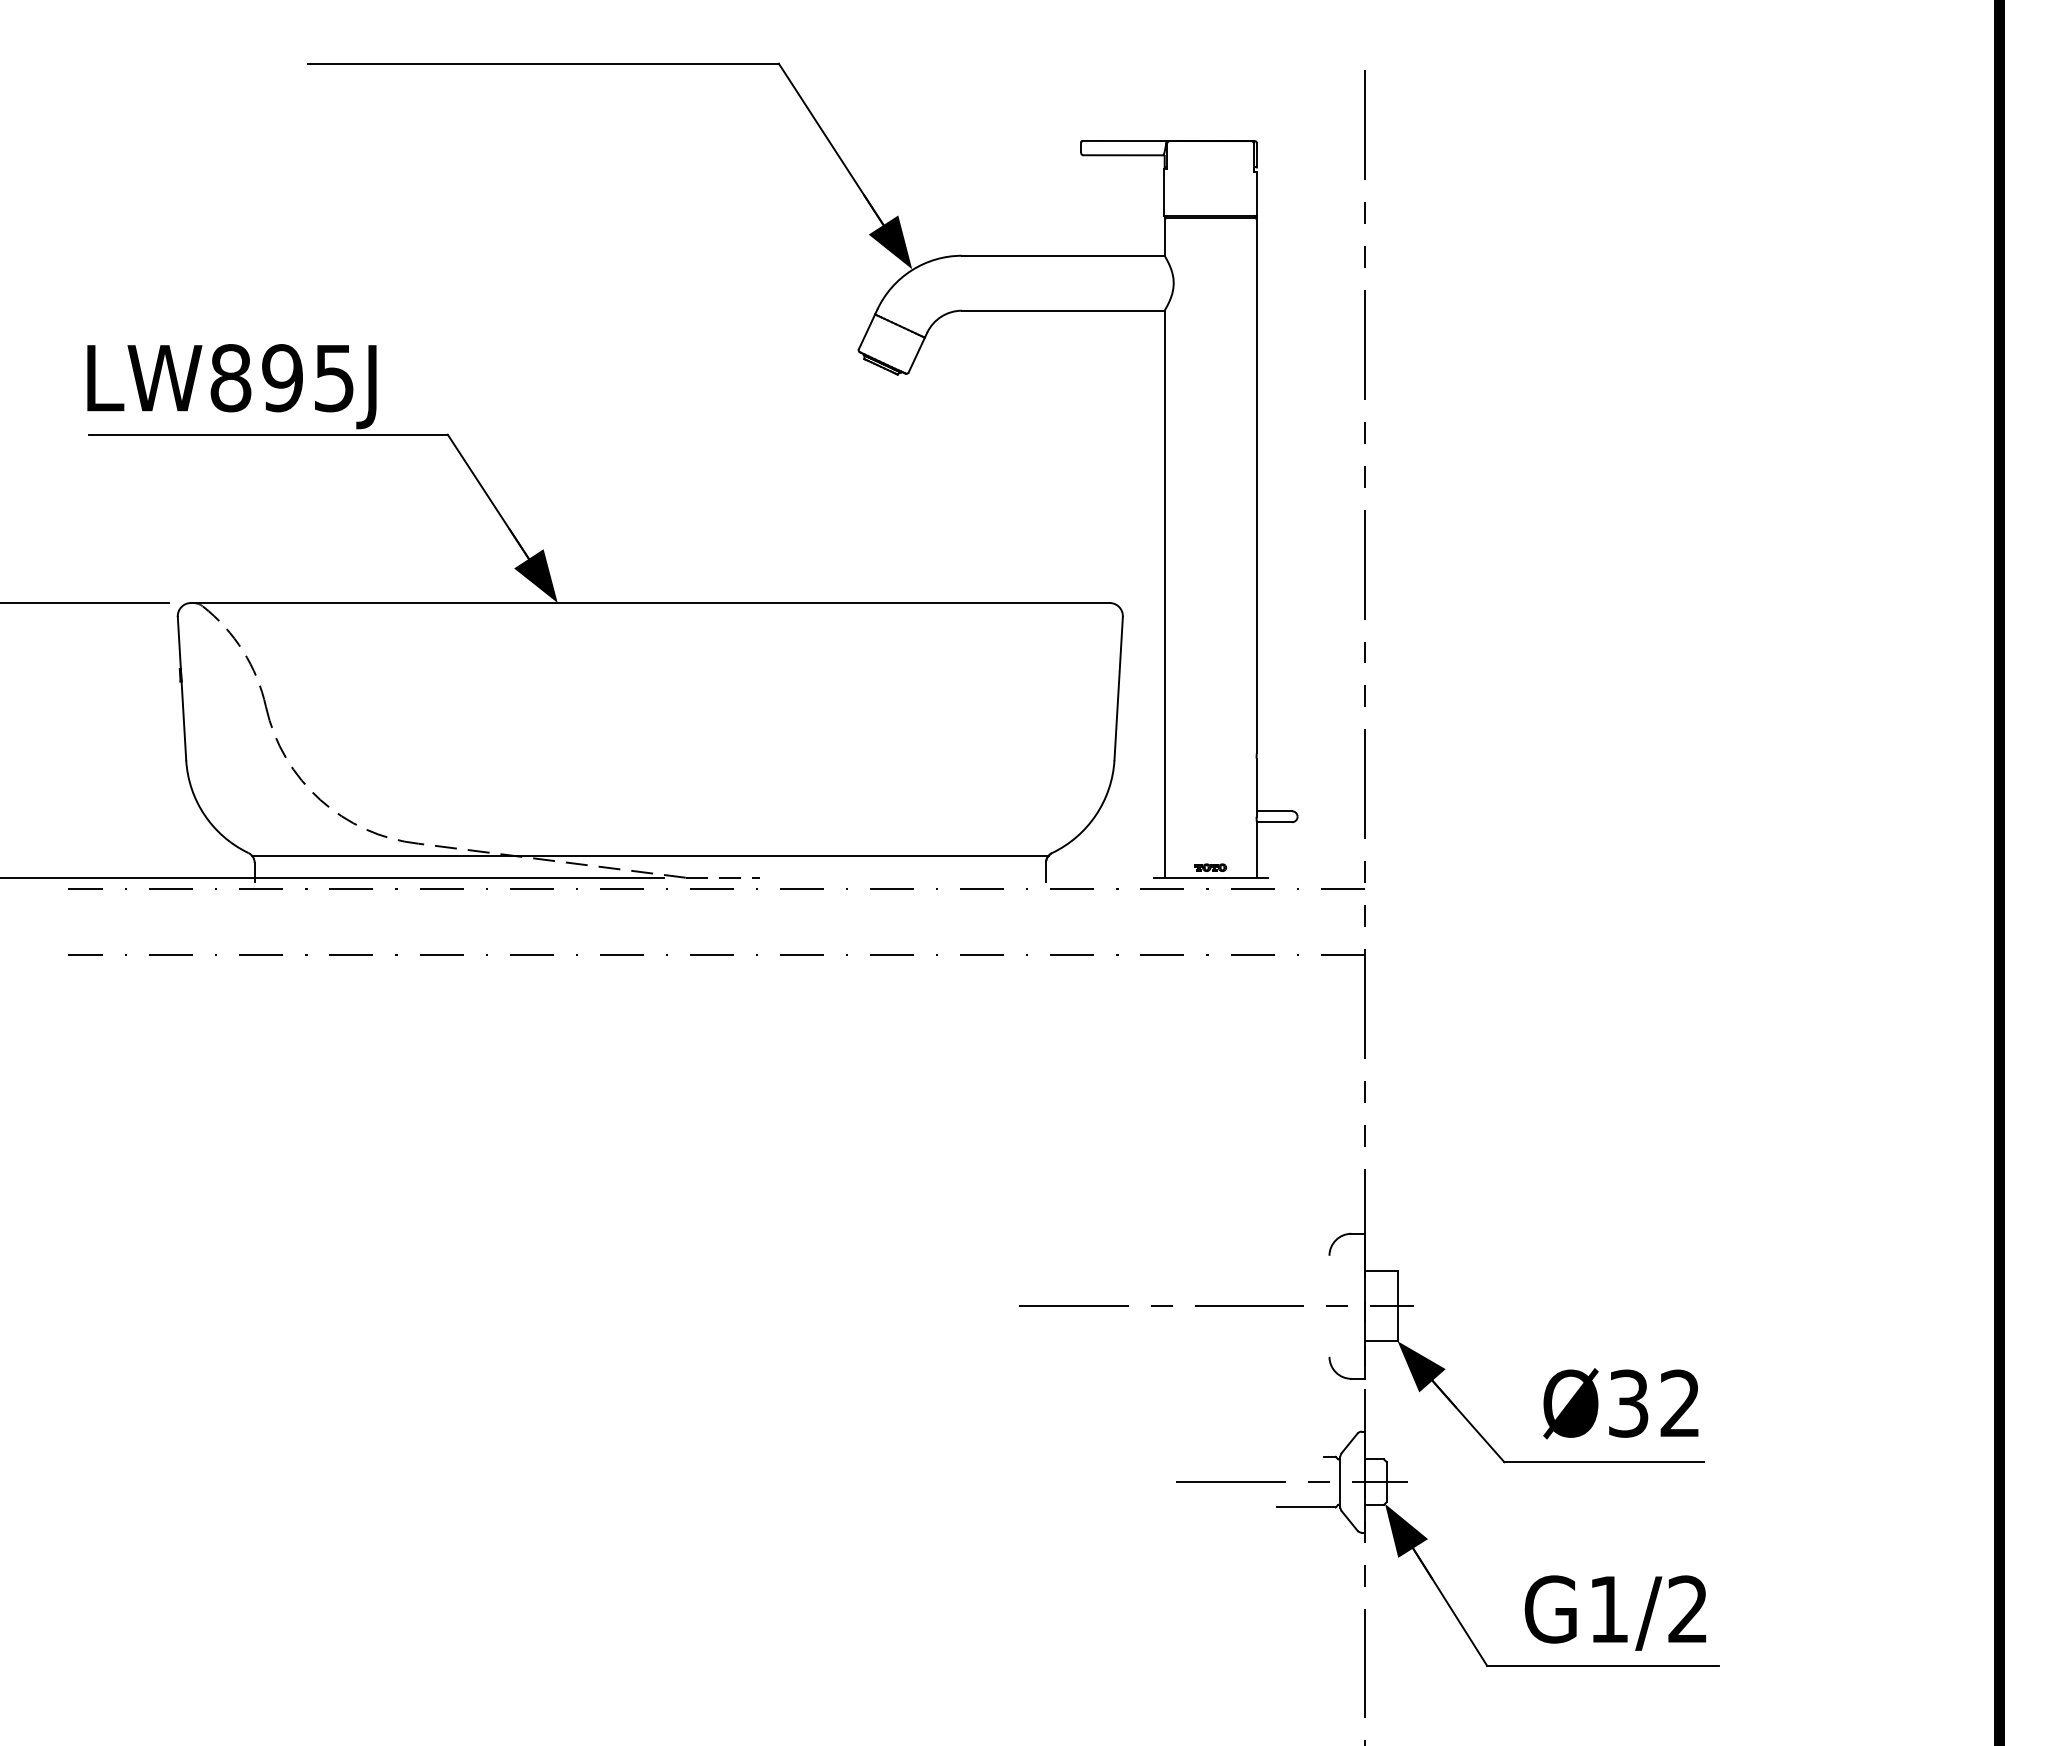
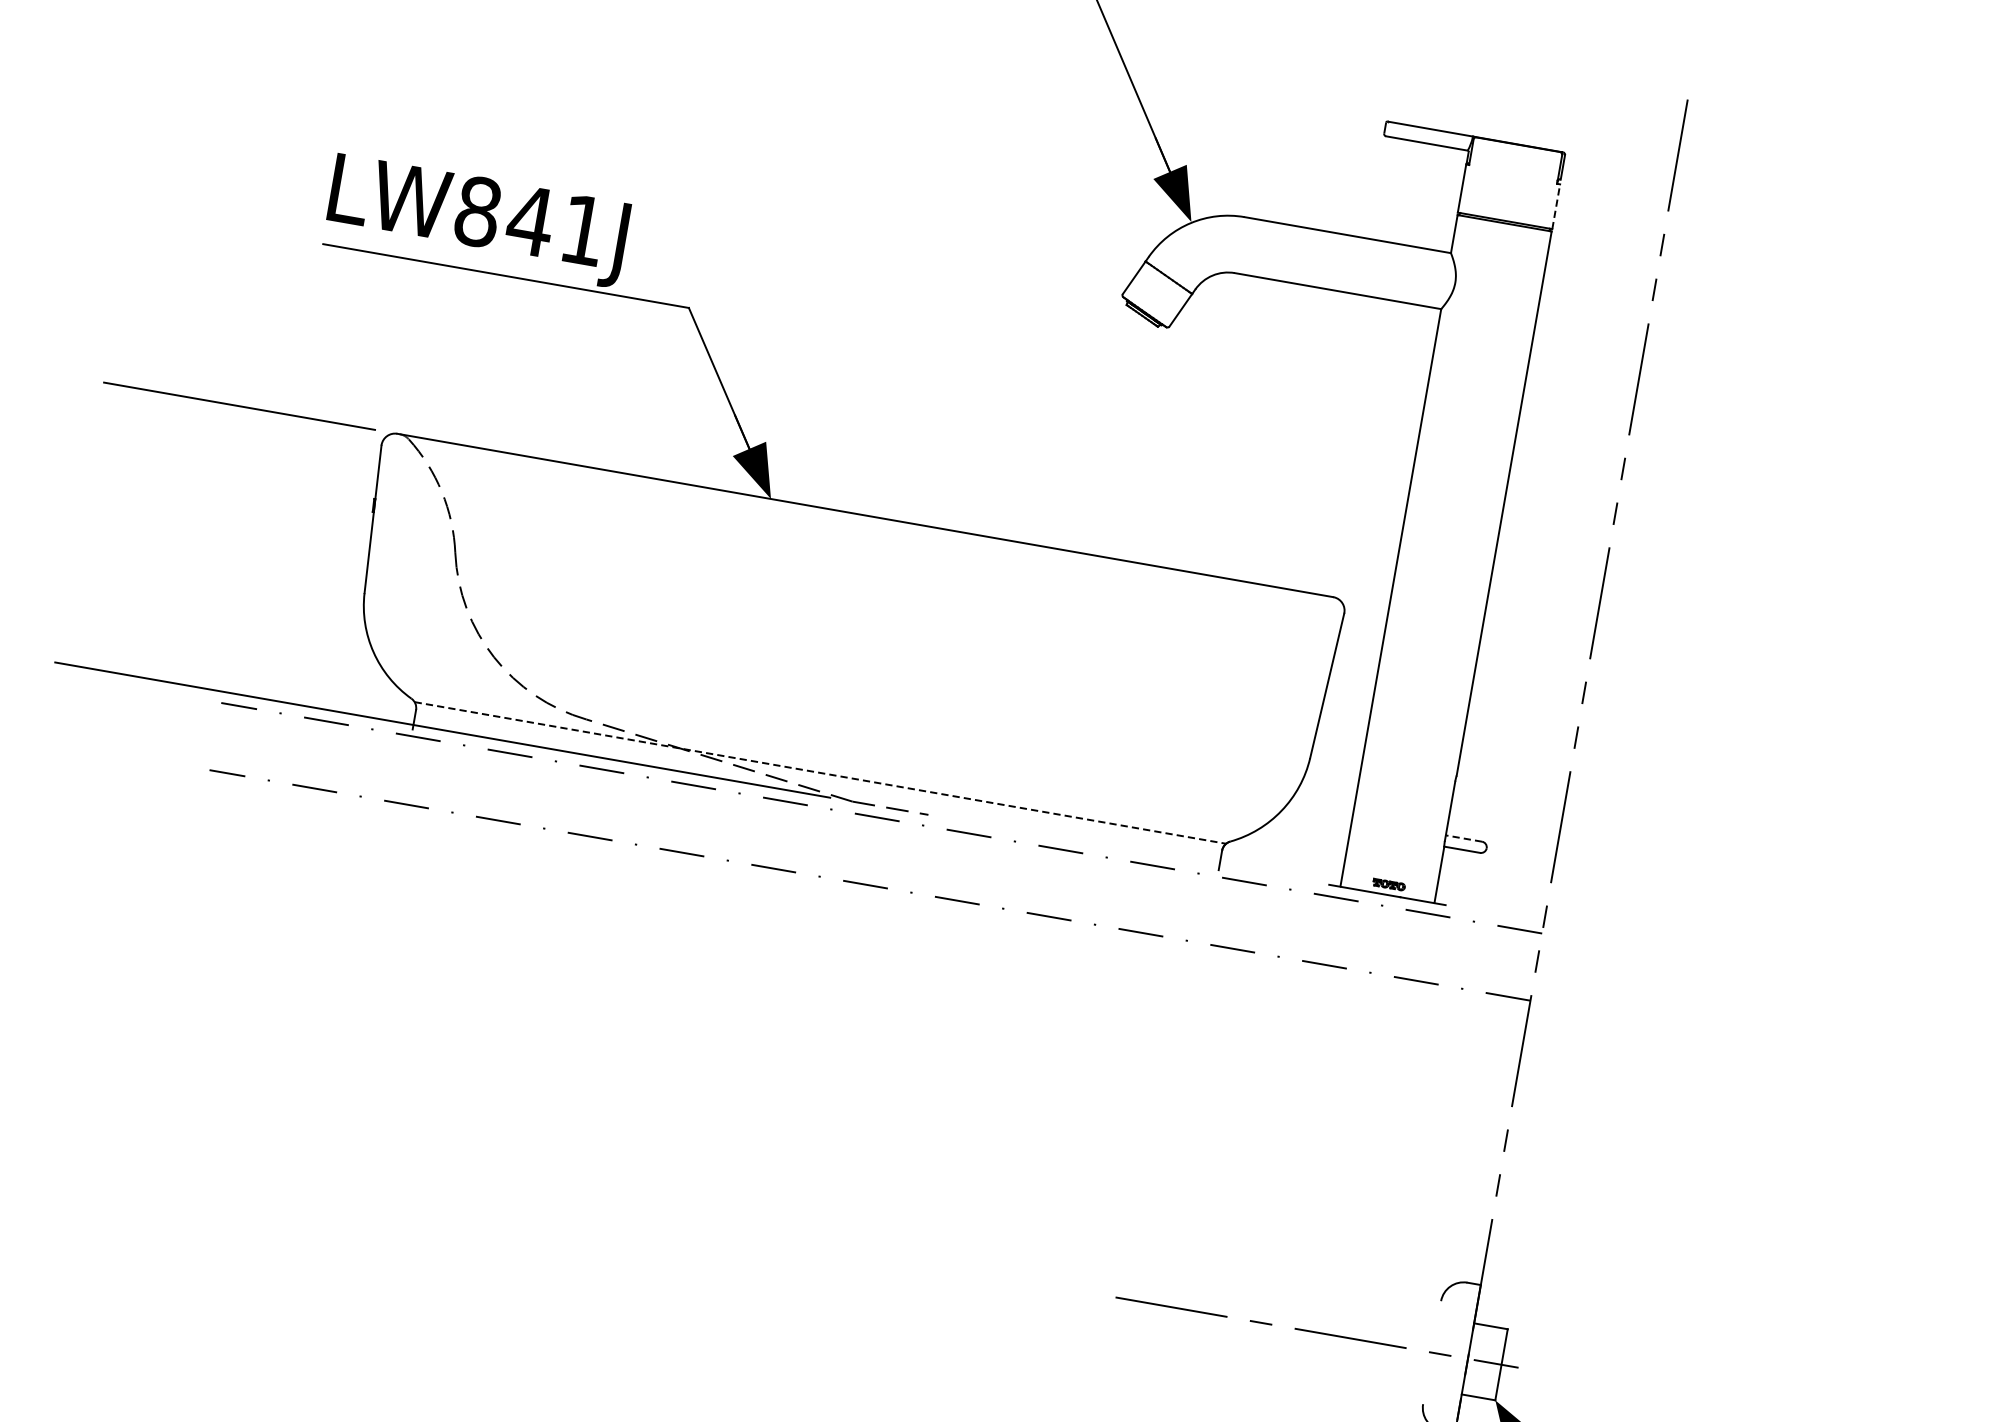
line: (1257, 194) -> (1556, 207), solid -> dashed
text: (307, 378) -> (555, 225), LW895J -> LW841J
line: (1274, 811) -> (1464, 838), solid -> dashed
line: (650, 855) -> (820, 772), solid -> dashed

